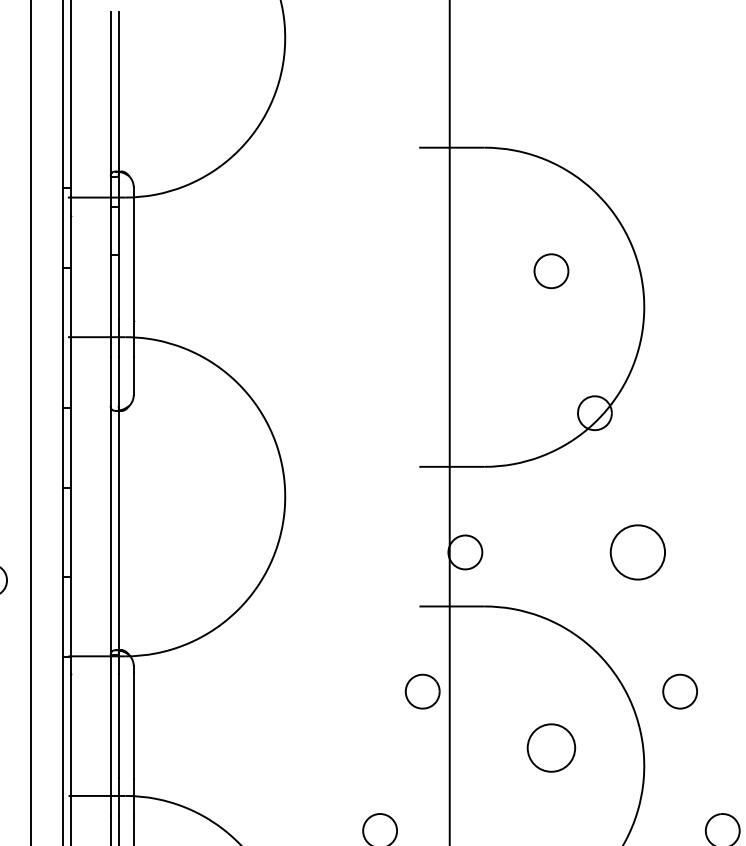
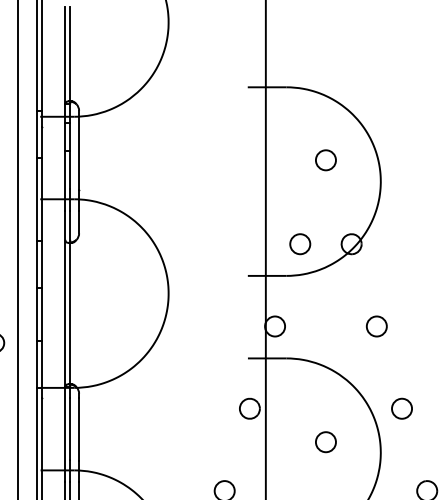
circle: (508, 413) -> (300, 244), added
circle: (636, 552) -> (376, 326), size x0.62
circle: (550, 748) -> (325, 442), size x0.71

